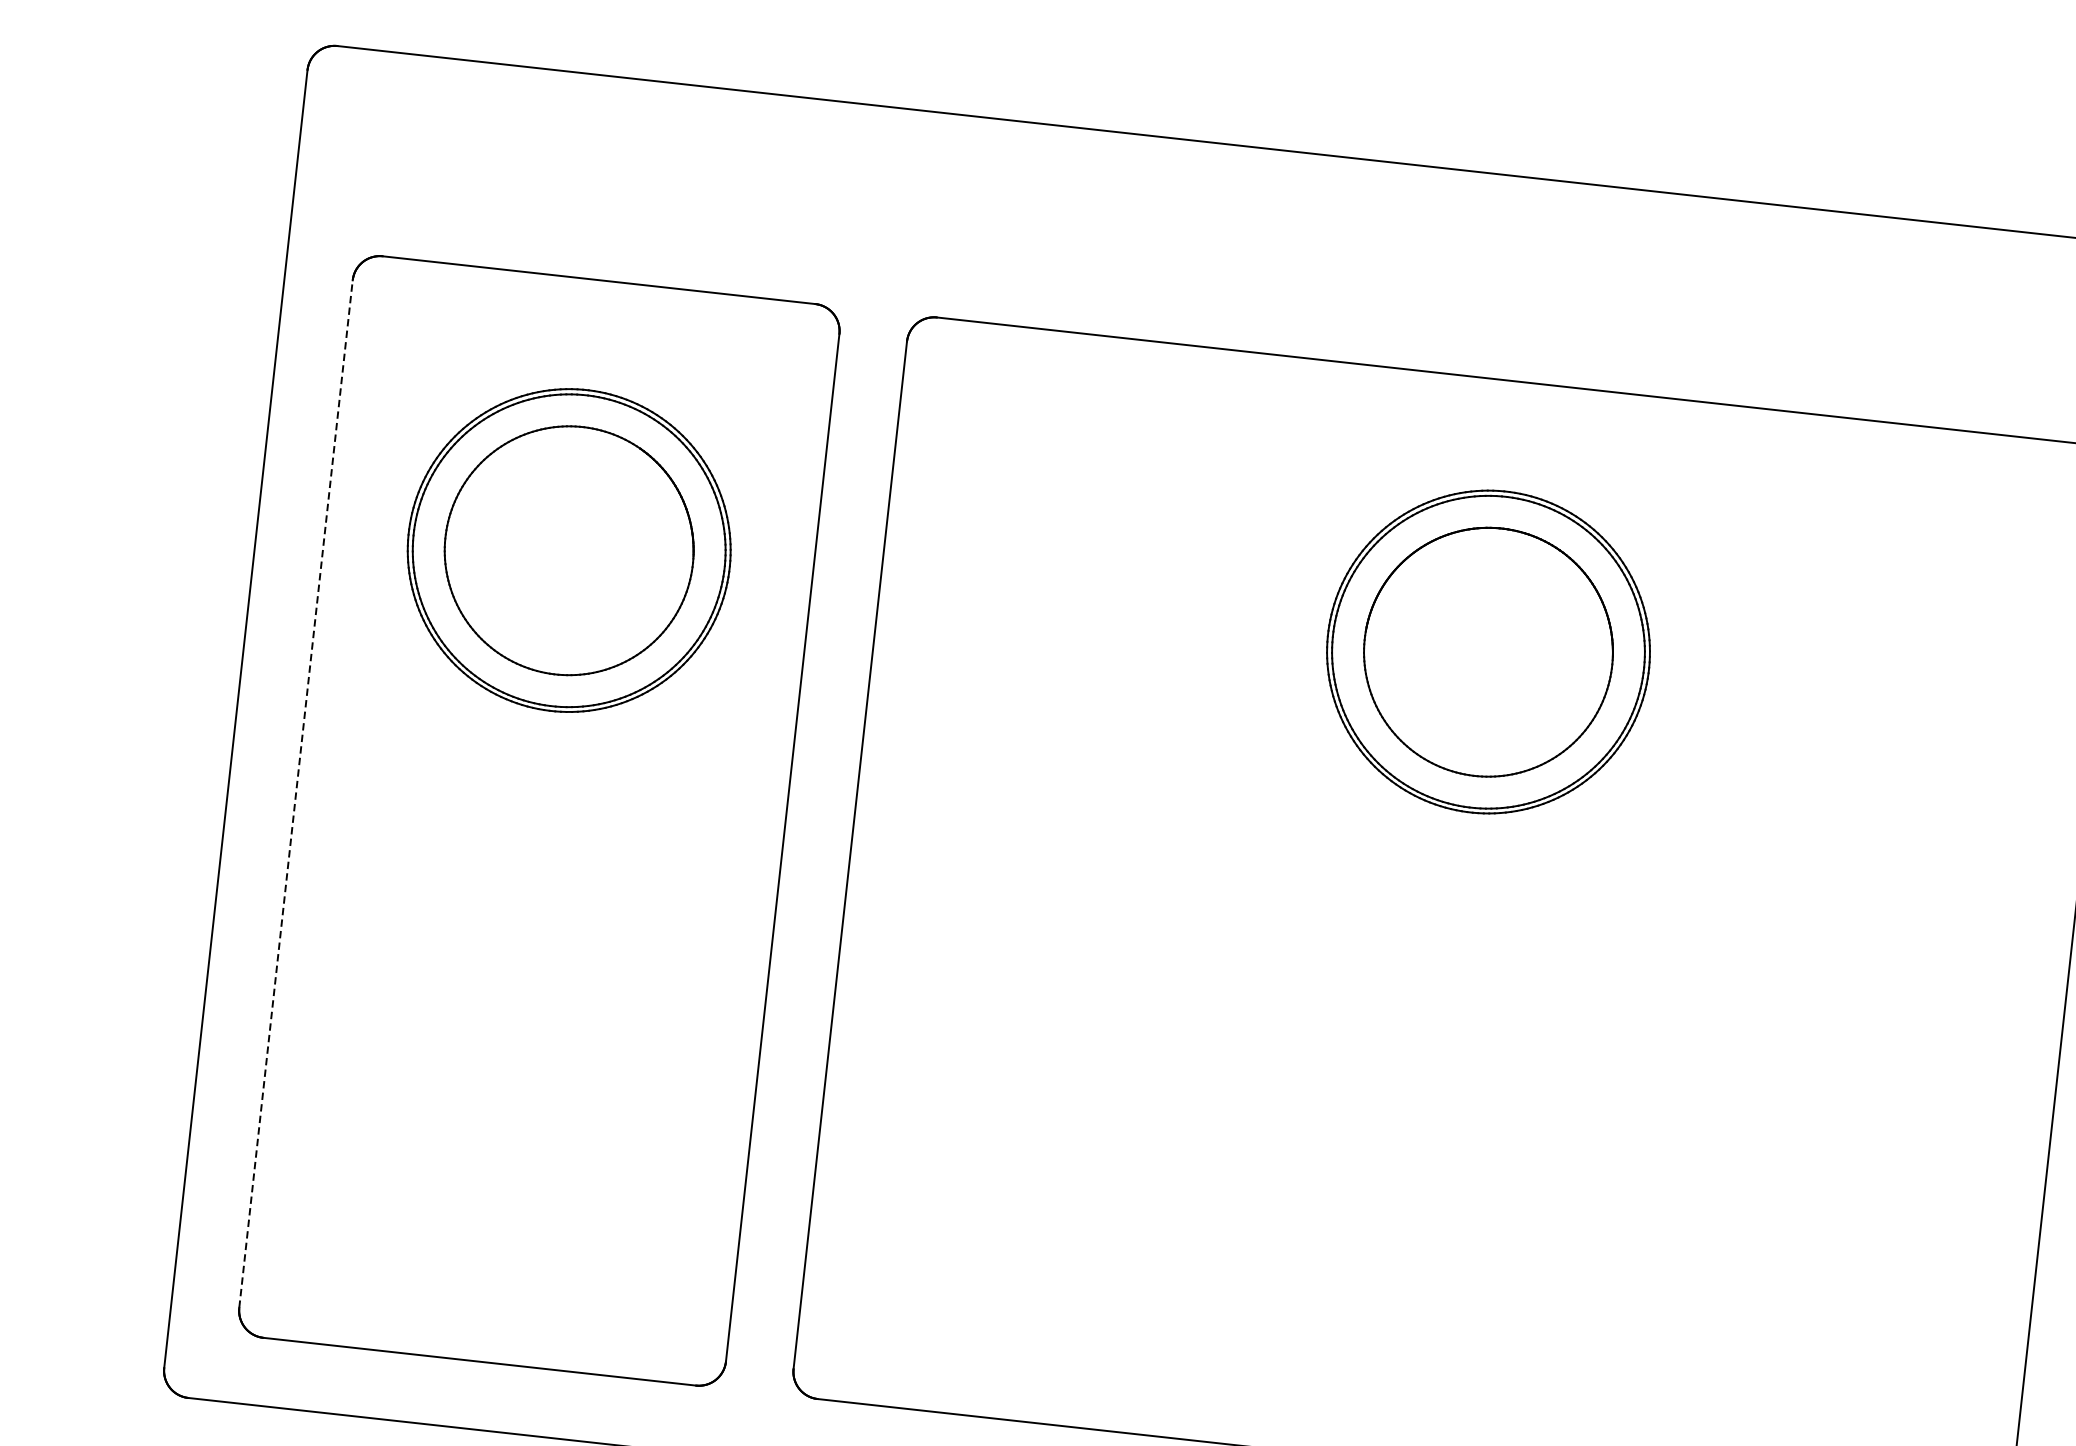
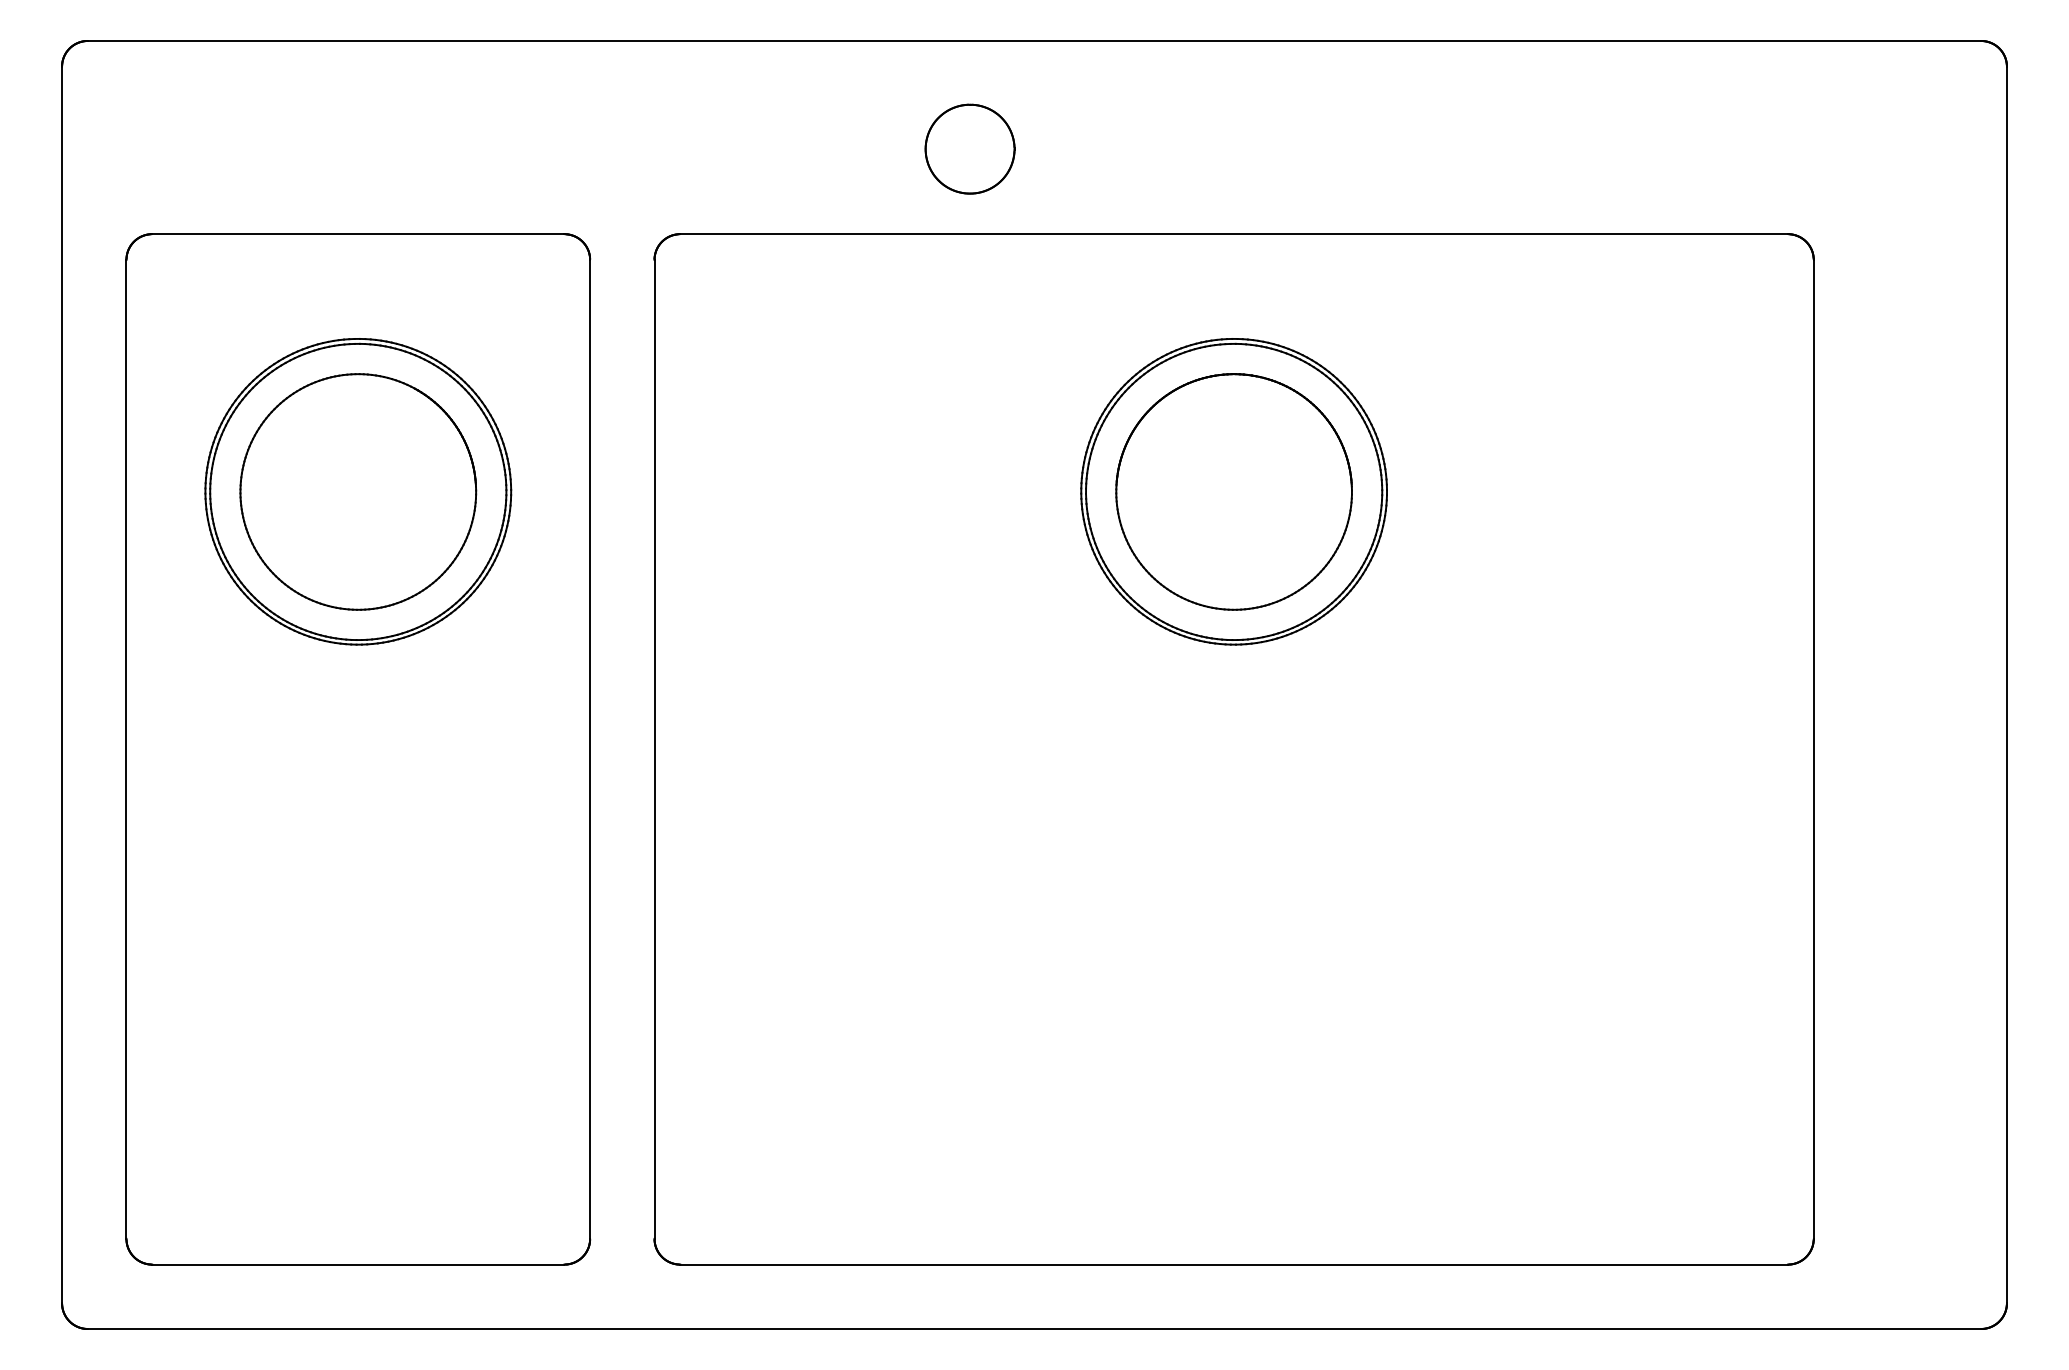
part: (1250, 261) -> (969, 148), added
line: (296, 793) -> (126, 748), dashed -> solid

